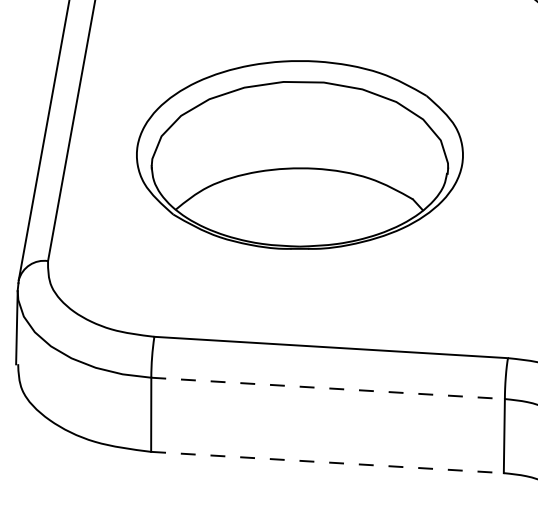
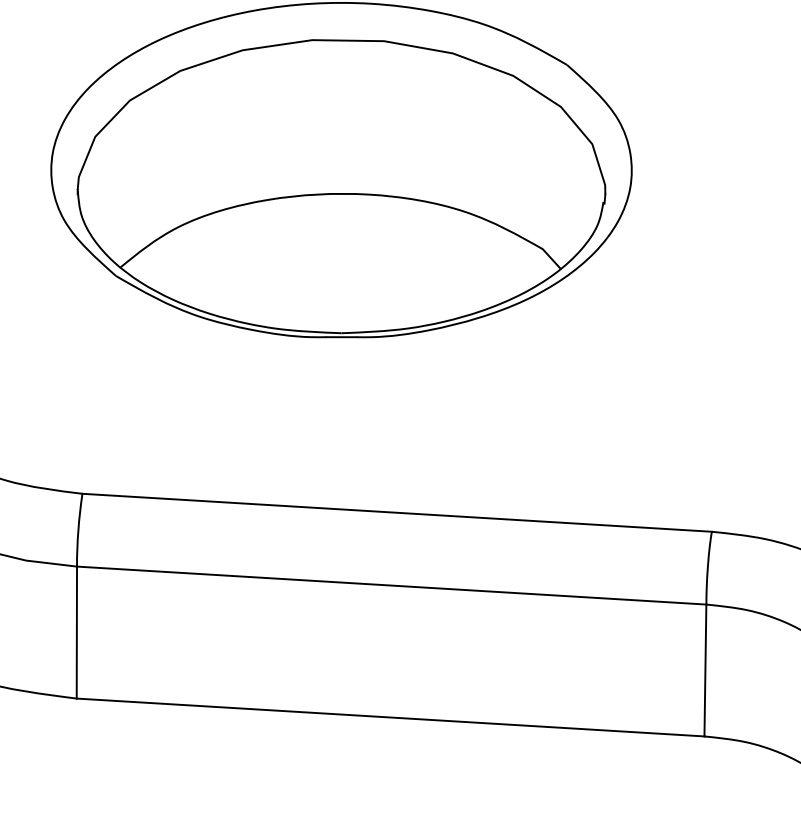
line: (328, 388) -> (392, 585), dashed -> solid
line: (327, 462) -> (390, 717), dashed -> solid

